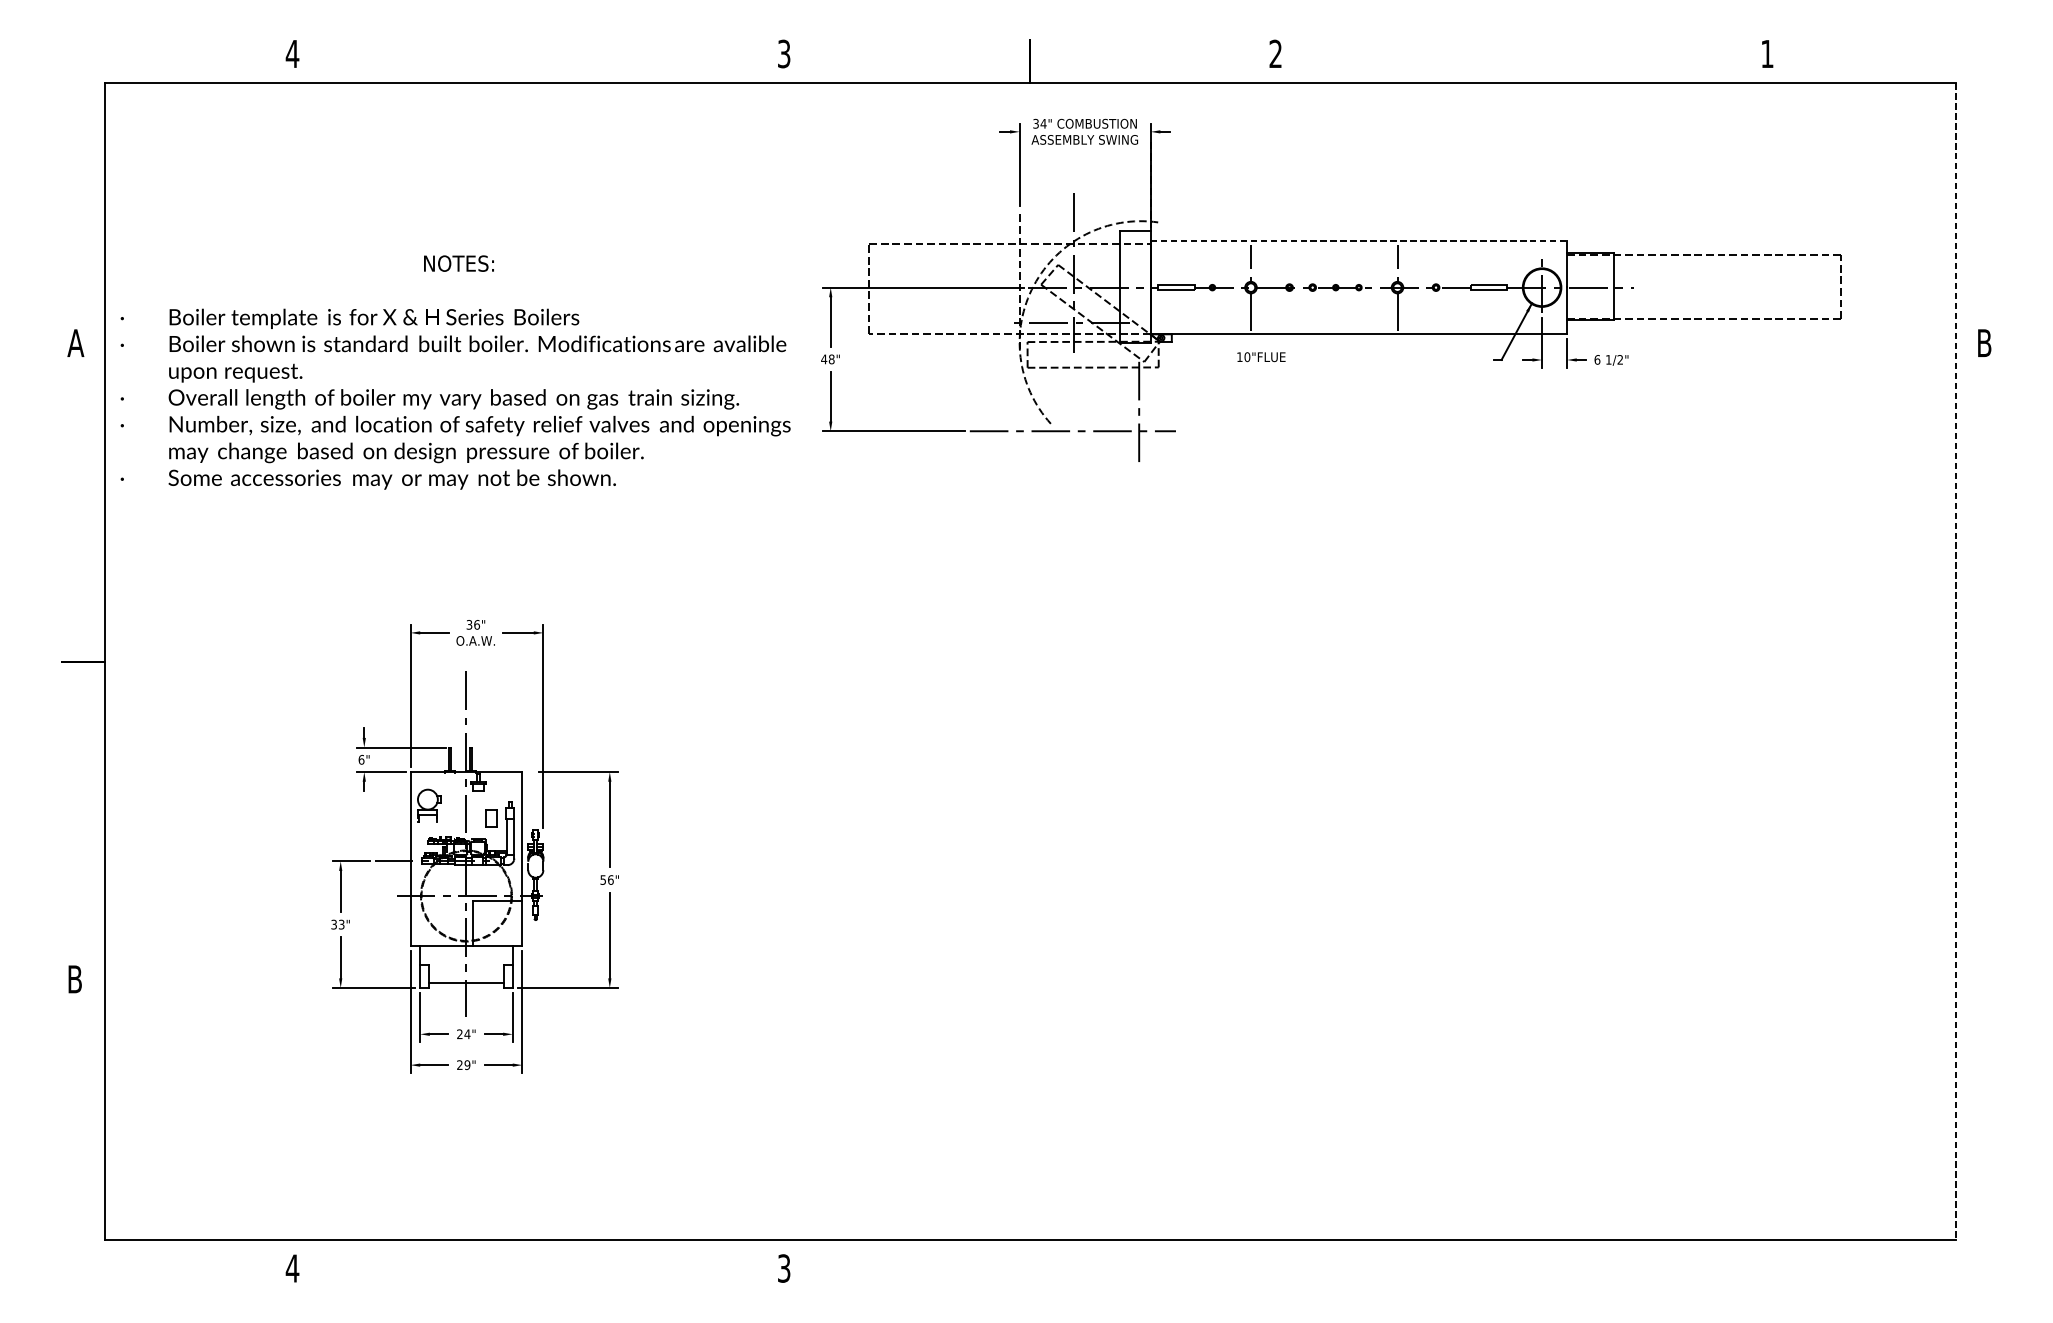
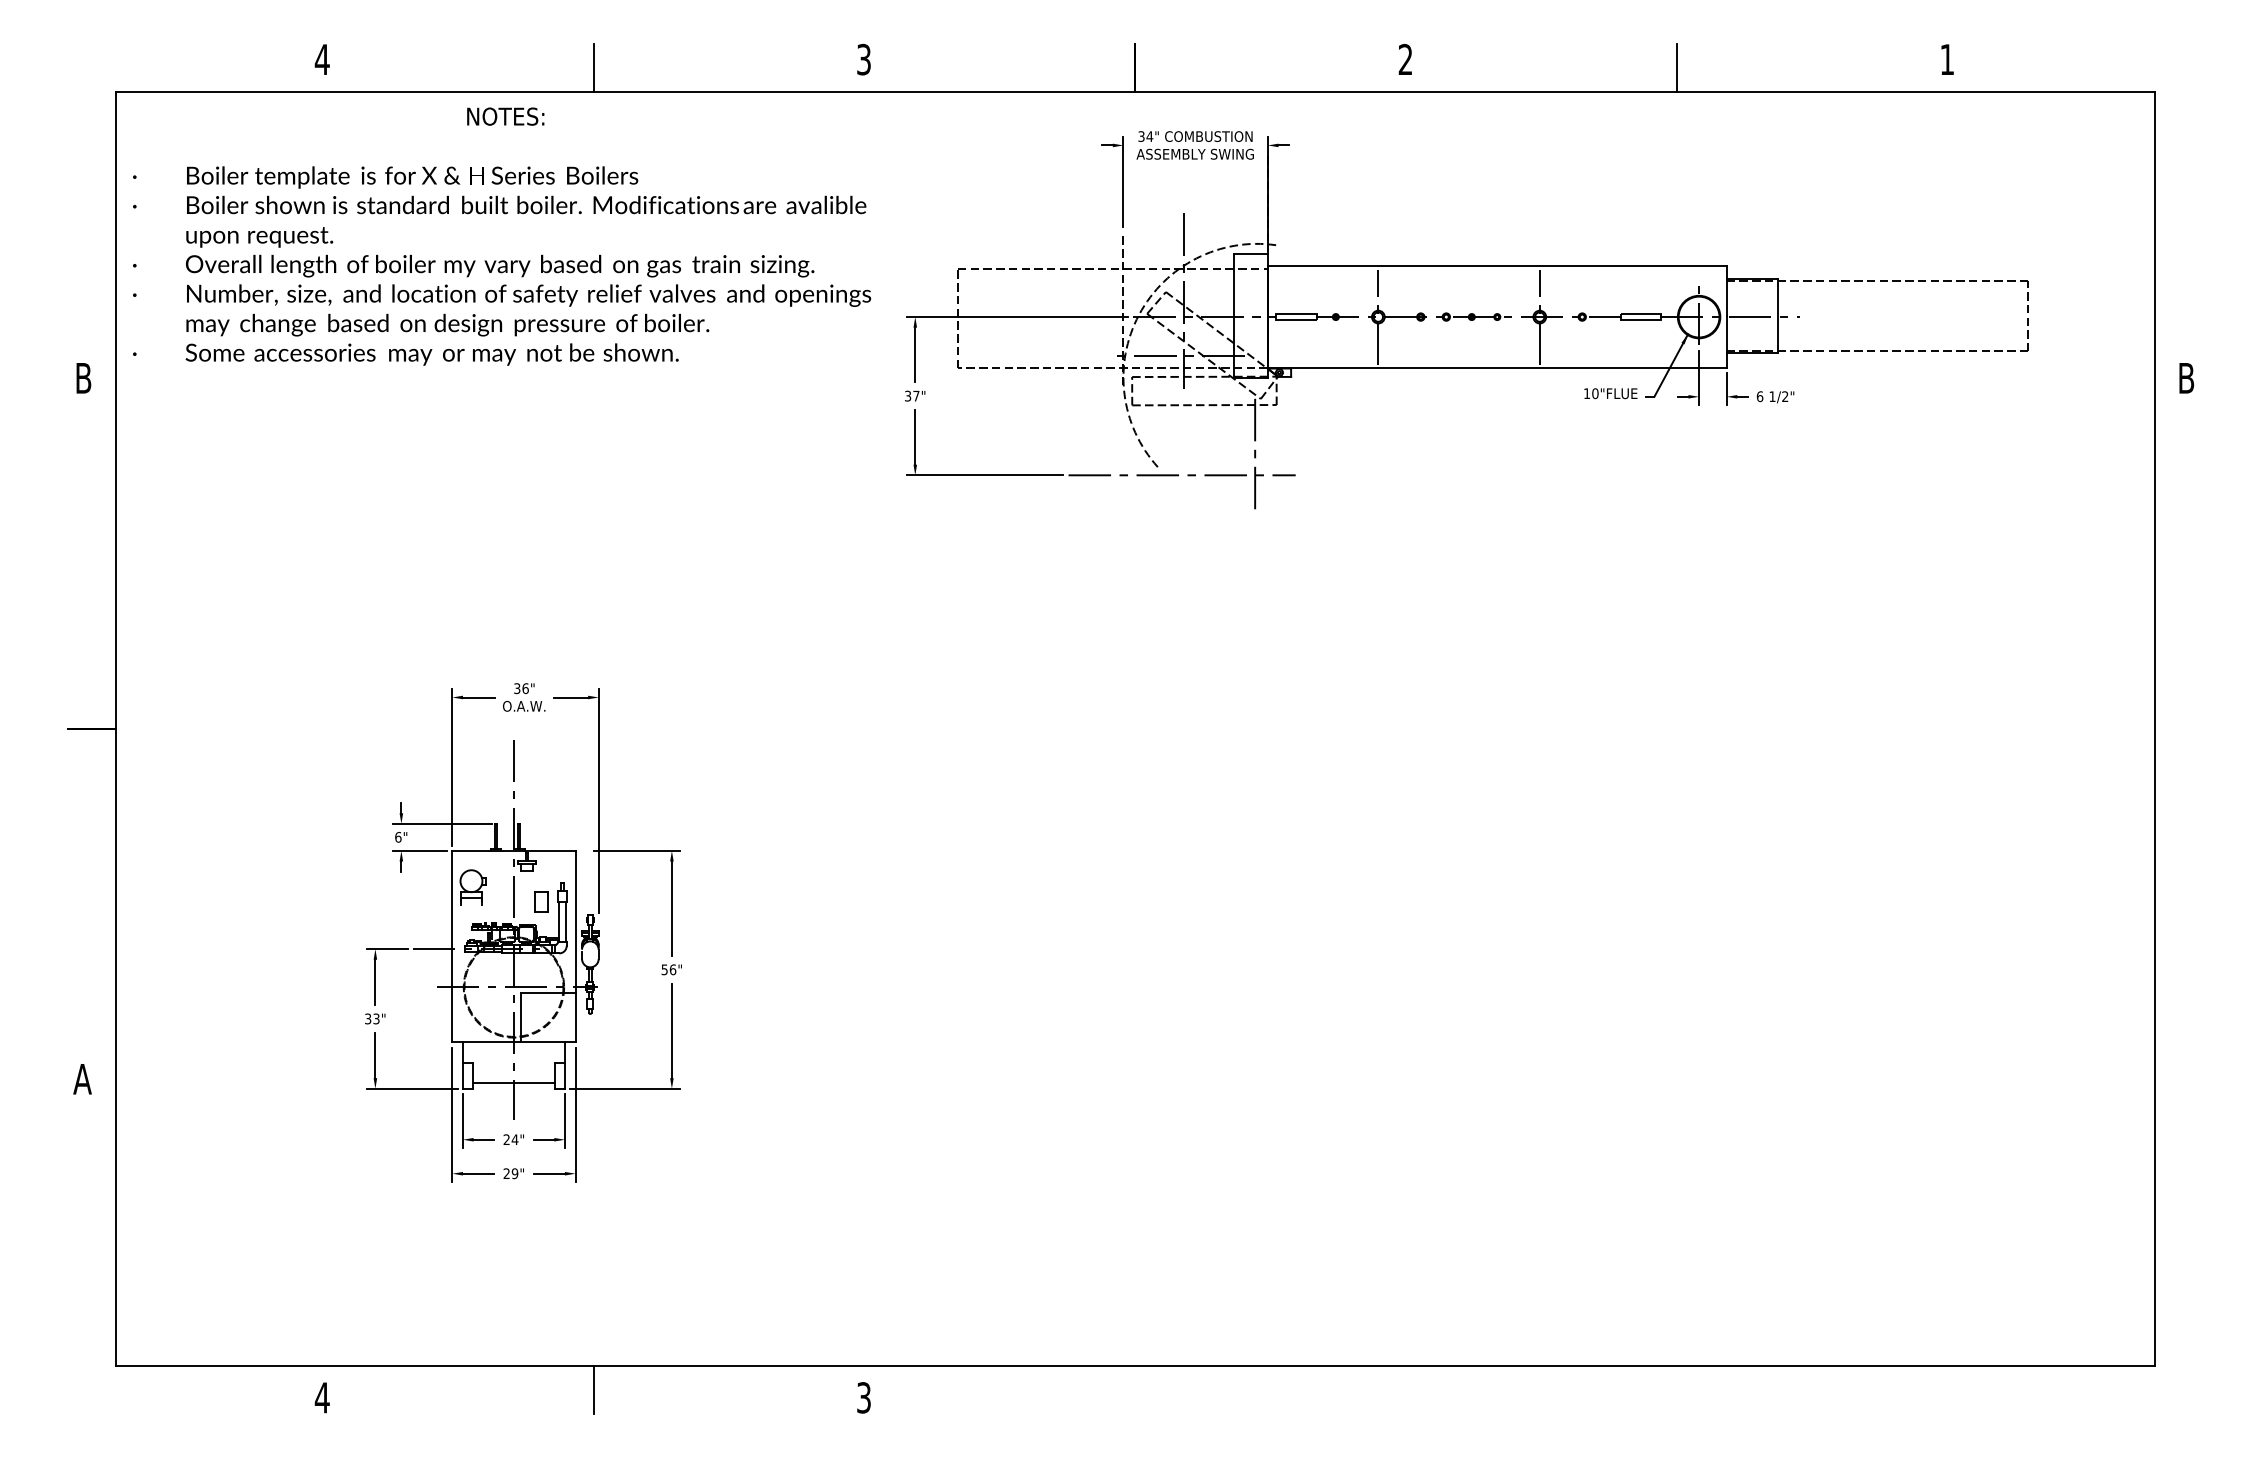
line: (538, 61) -> (593, 67), added
line: (1521, 61) -> (1676, 67), added
line: (1359, 241) -> (1497, 266), dashed -> solid
text: (75, 343) -> (83, 378), A -> B
text: (1261, 357) -> (1610, 393), moved
text: (827, 358) -> (911, 395), 48" -> 37"
text: (456, 372) -> (502, 236), moved
line: (1955, 661) -> (2154, 729), dashed -> solid
text: (74, 979) -> (82, 1079), B -> A
line: (538, 1261) -> (593, 1390), added

